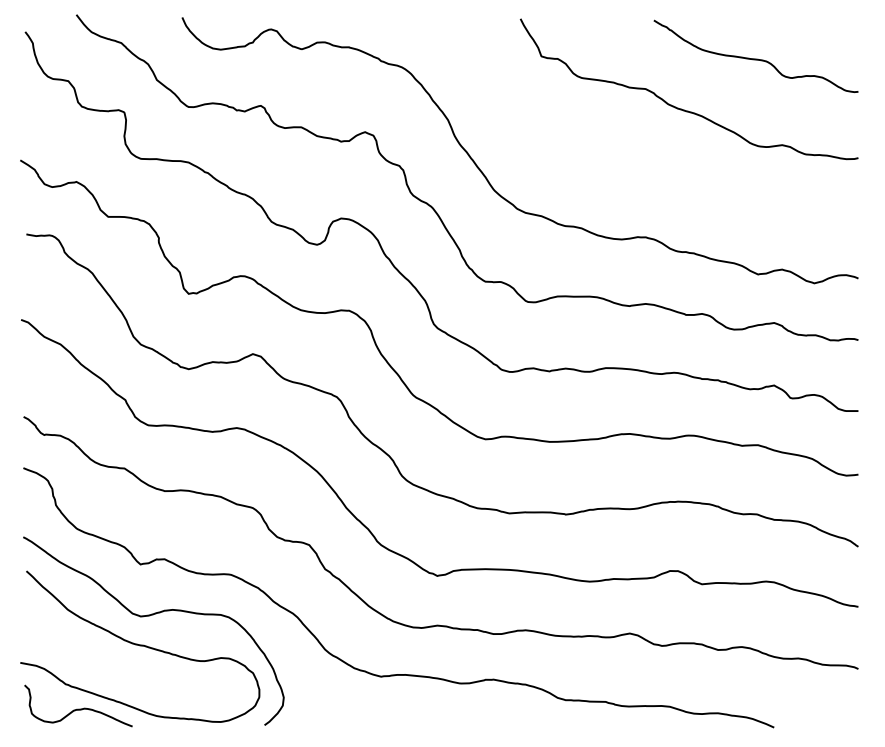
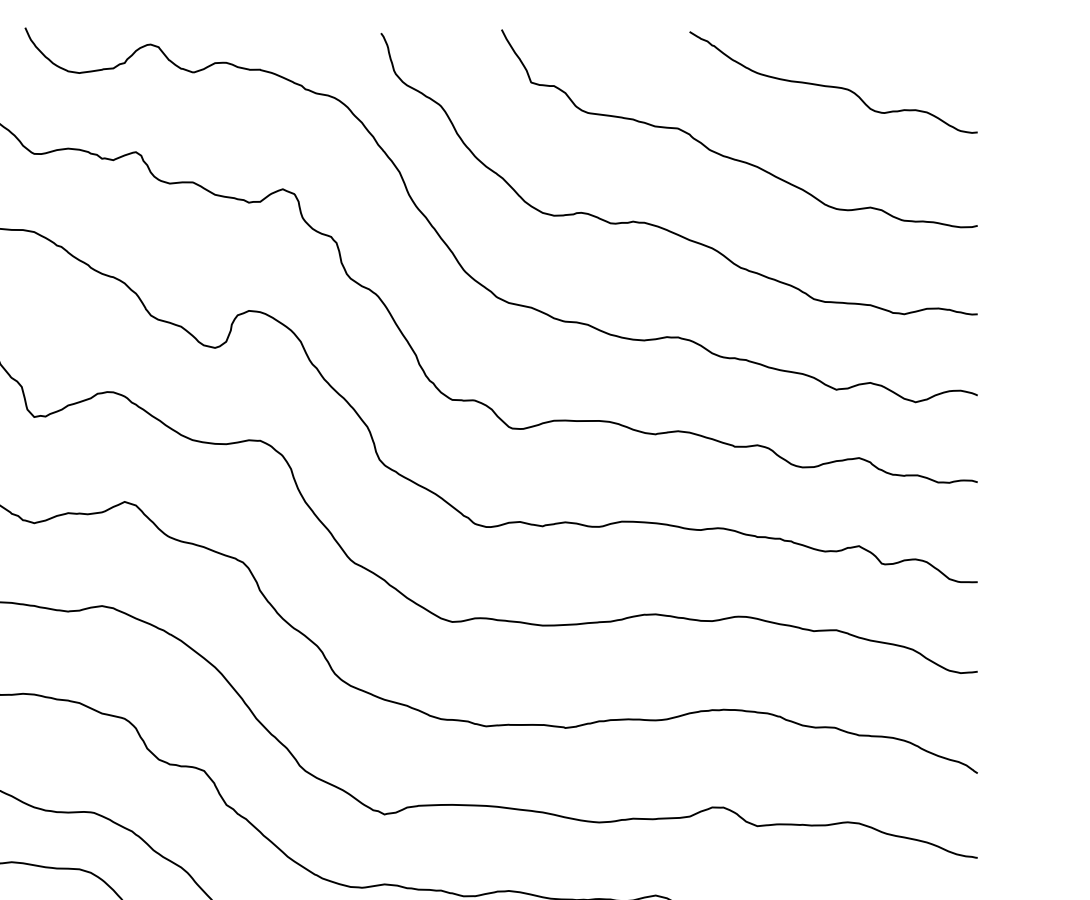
curve: (634, 158) -> (662, 226), added

